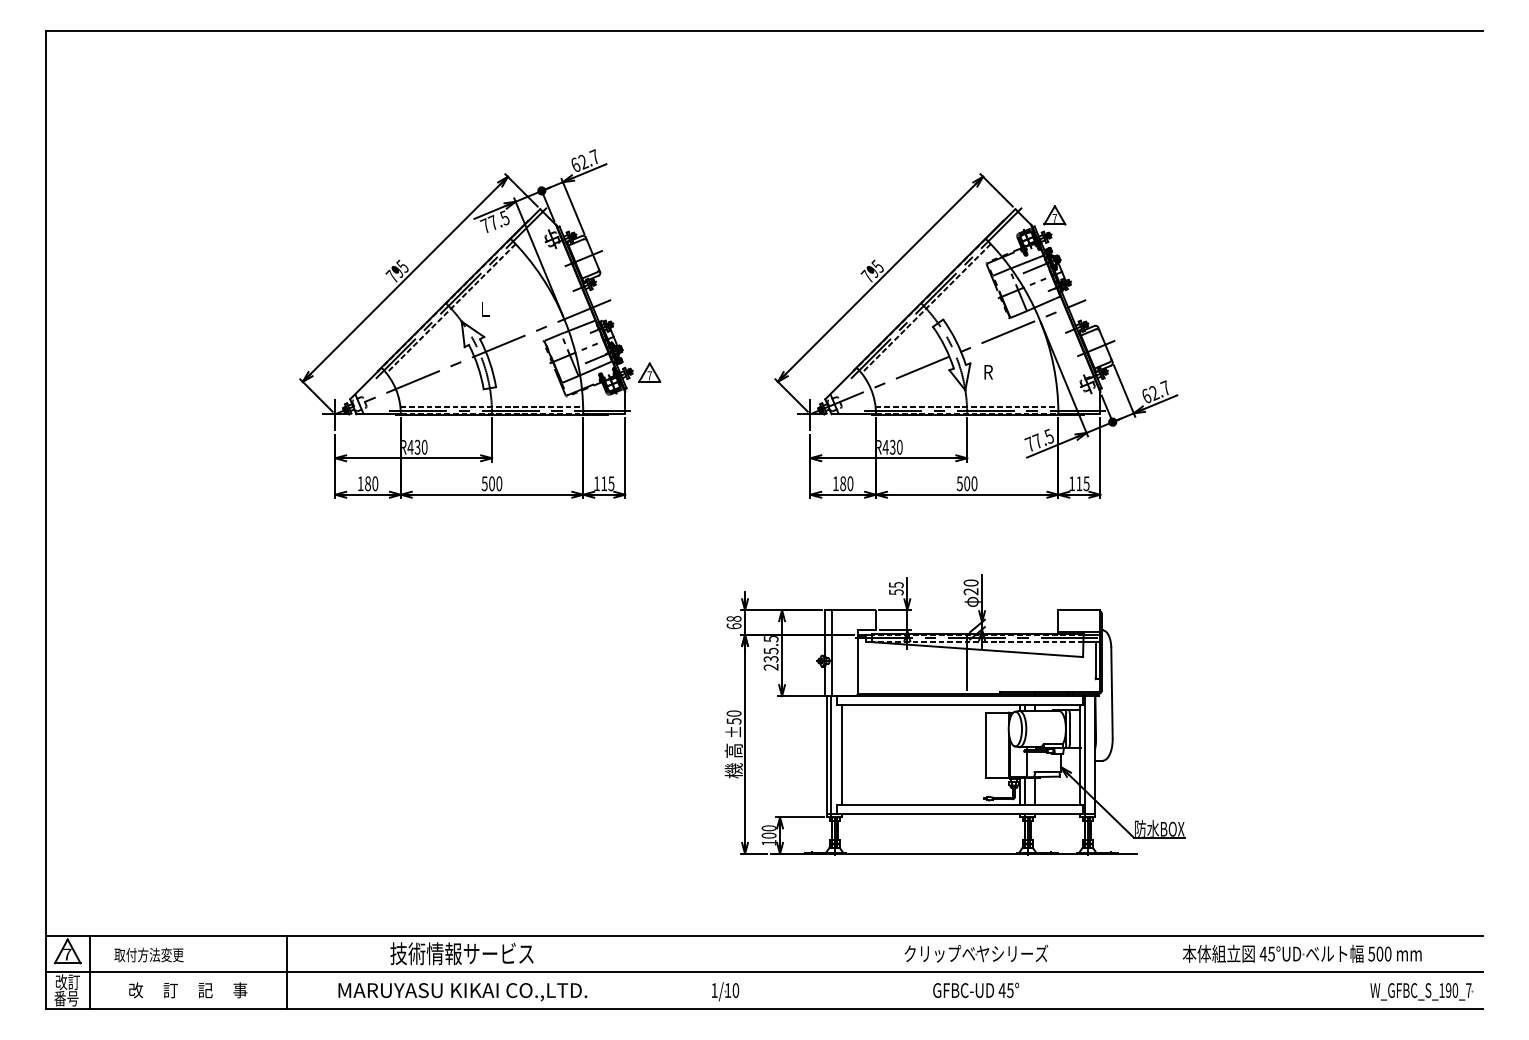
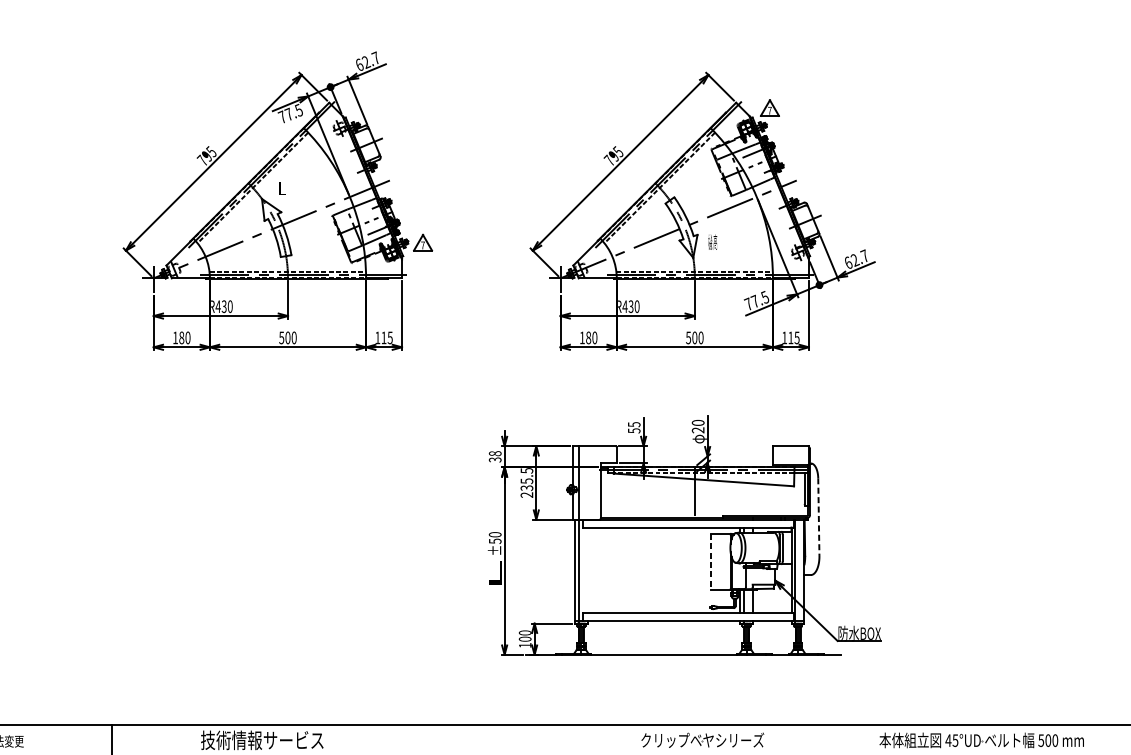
text: (988, 372) -> (713, 242), R -> 機 高
text: (733, 626) -> (494, 460), 68 -> 38
line: (1111, 693) -> (818, 517), solid -> dashed
line: (985, 745) -> (710, 562), solid -> dashed
line: (841, 754) -> (587, 569), removed
text: (733, 760) -> (494, 574), 機 高 -> L

